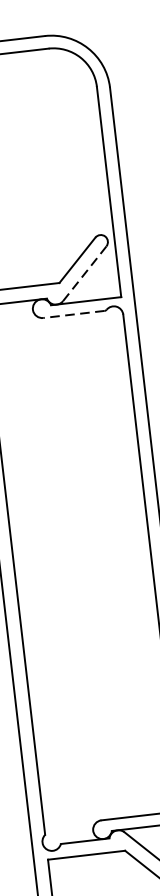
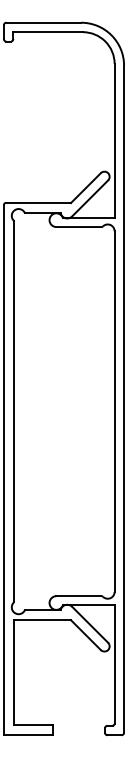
line: (85, 273) -> (90, 198), dashed -> solid
line: (73, 315) -> (78, 227), dashed -> solid

